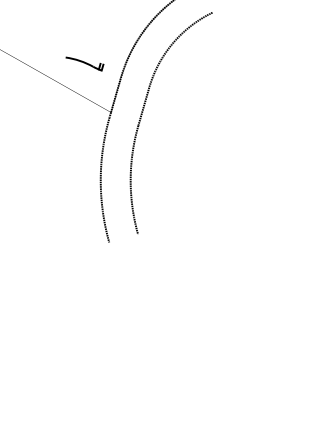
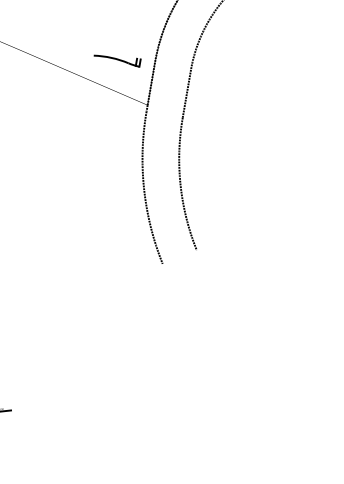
part: (84, 63) -> (117, 60), moved

